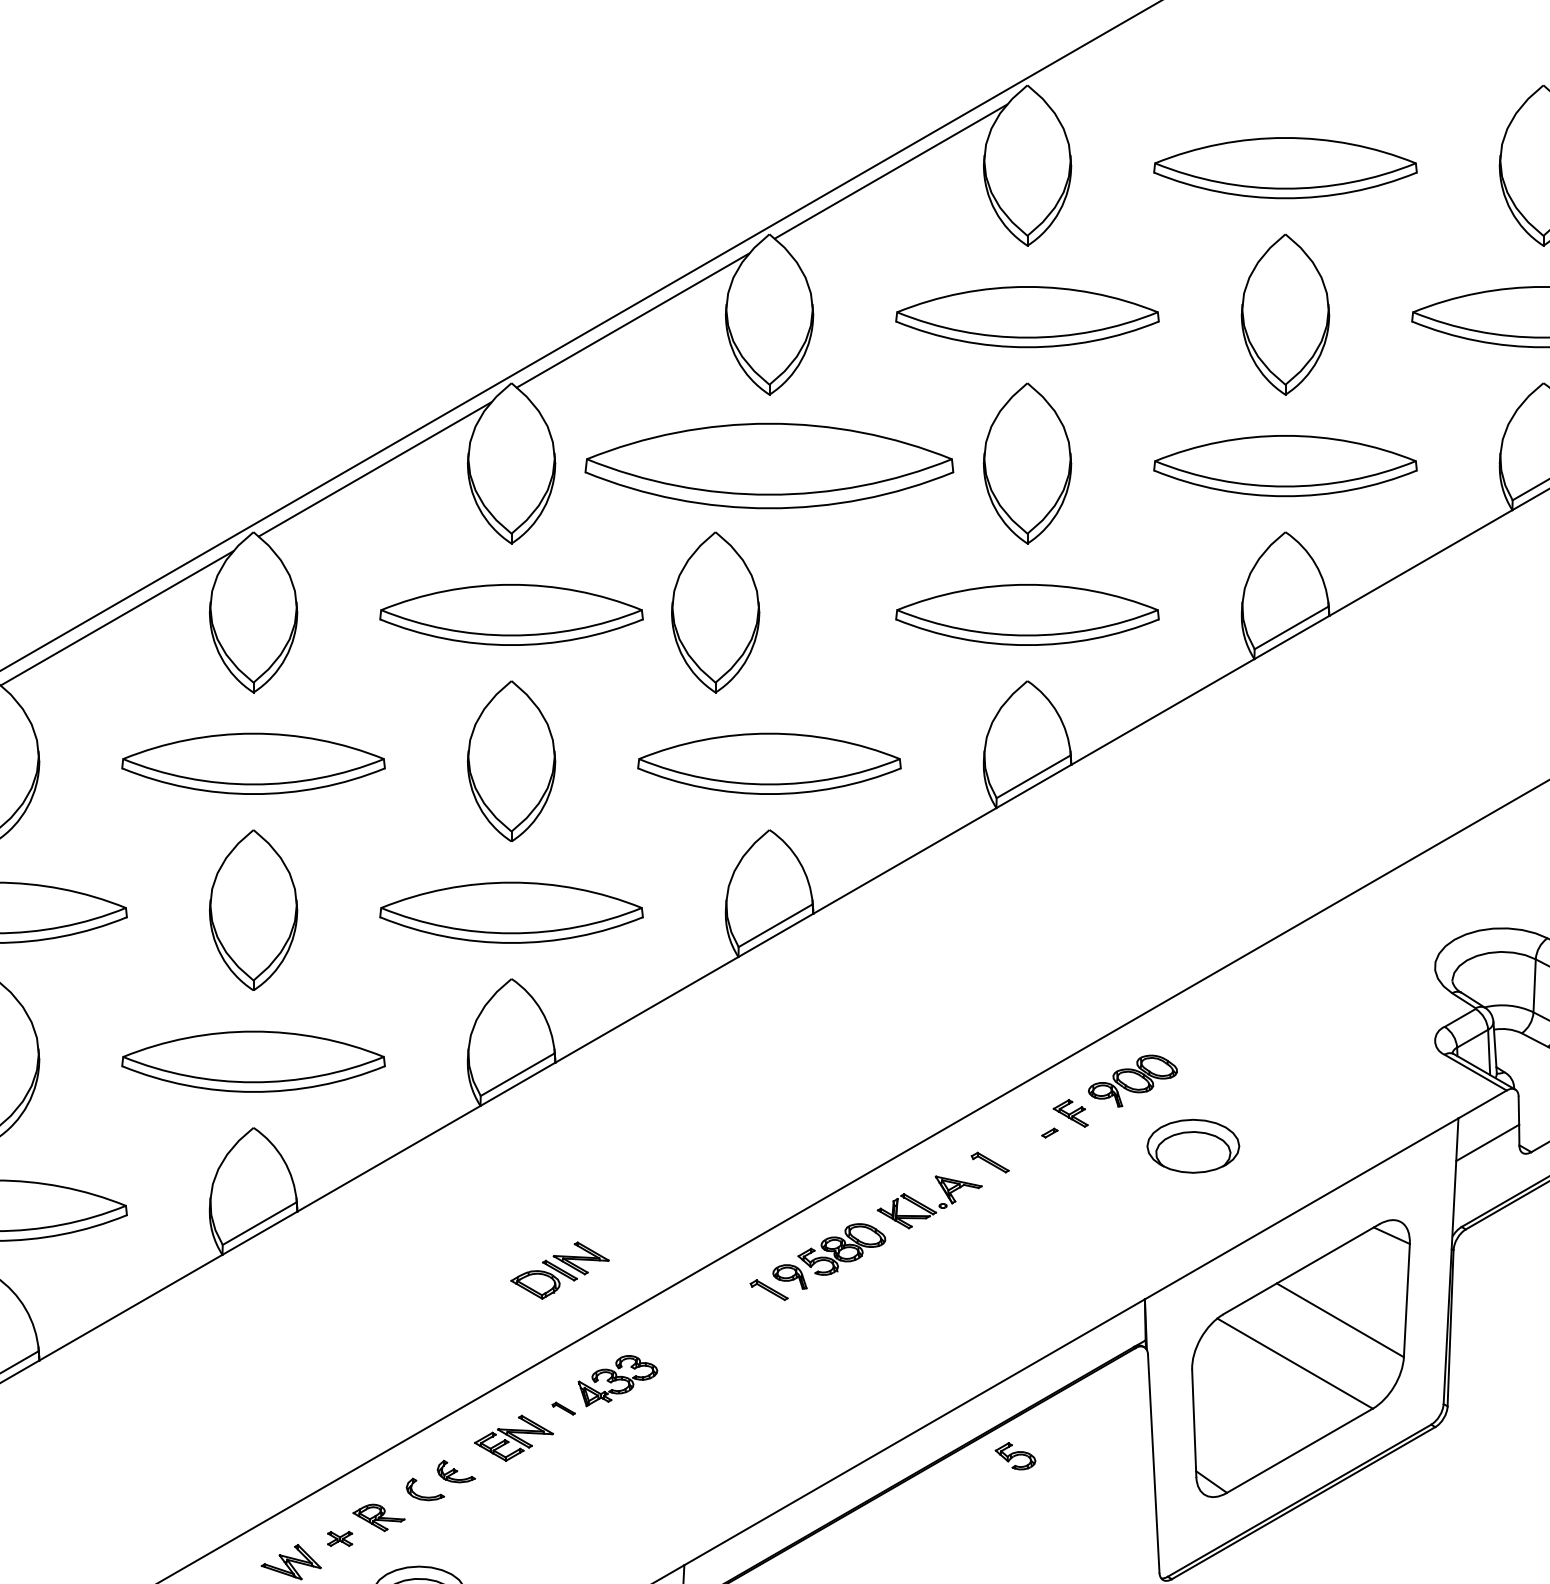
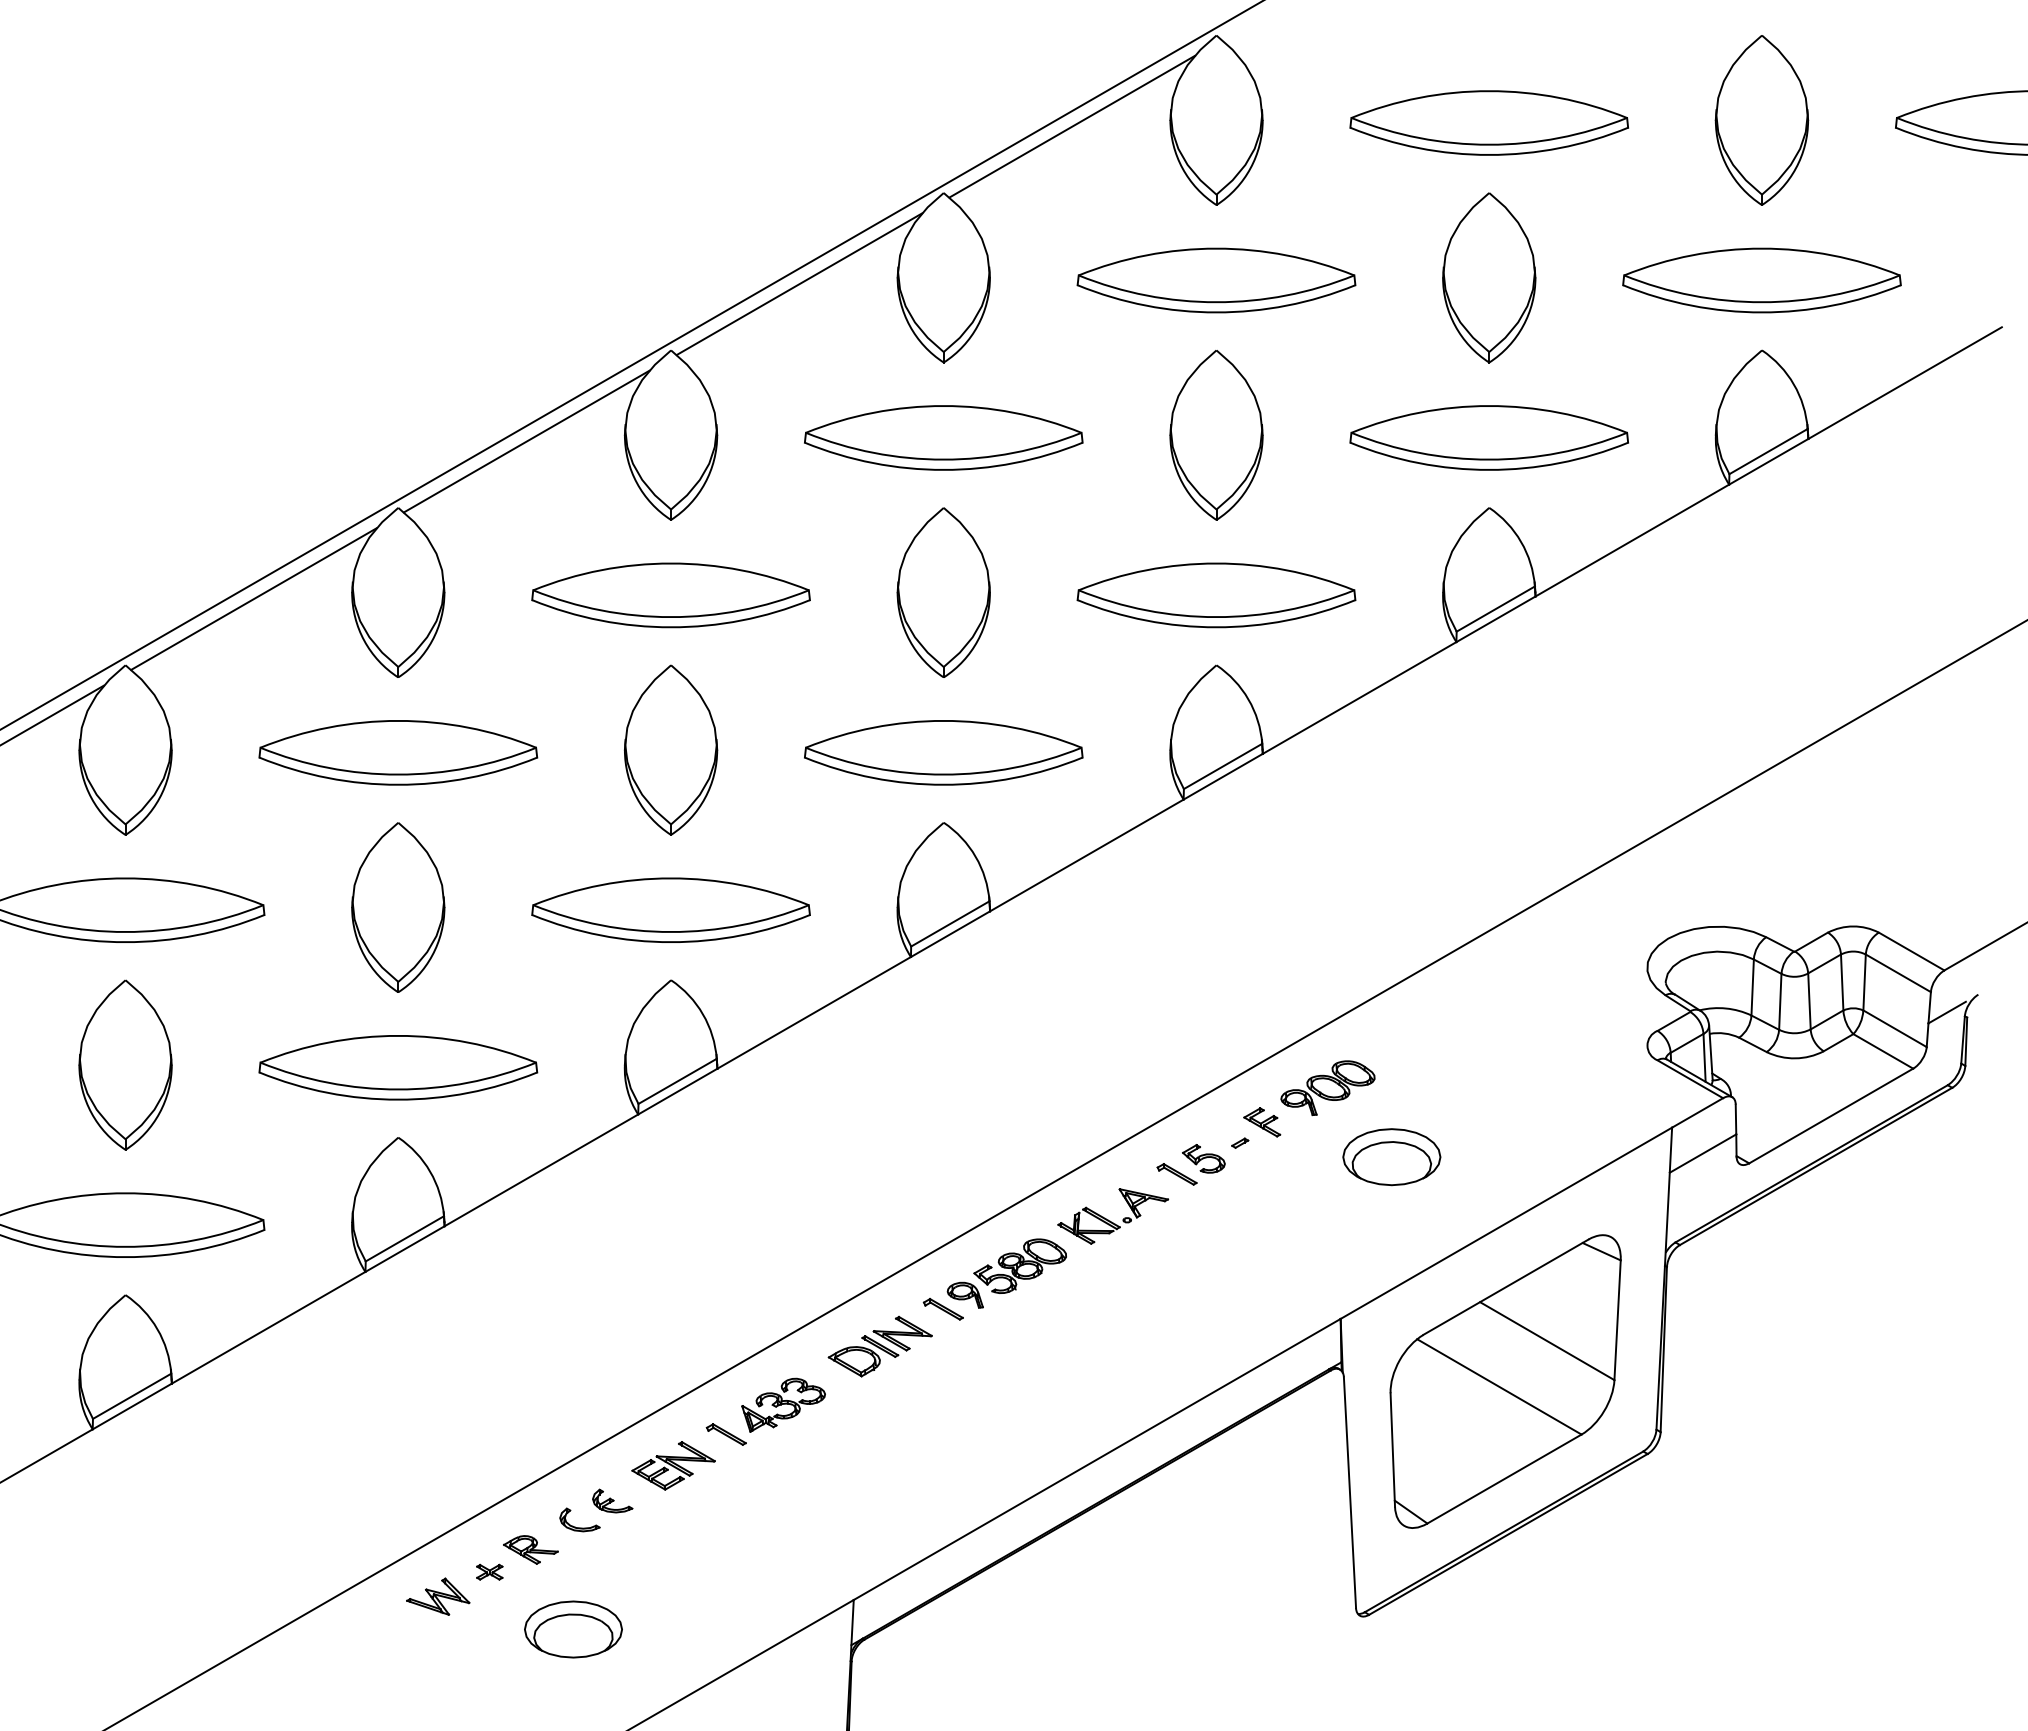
part: (769, 465) -> (943, 437), size x0.71
part: (715, 612) -> (943, 592), moved
part: (559, 1270) -> (879, 1346), moved
part: (563, 1408) -> (725, 1434), size x1.67
part: (1015, 1455) -> (1203, 1158), moved

